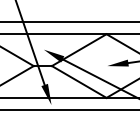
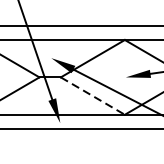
line: (79, 81) -> (93, 95), solid -> dashed

